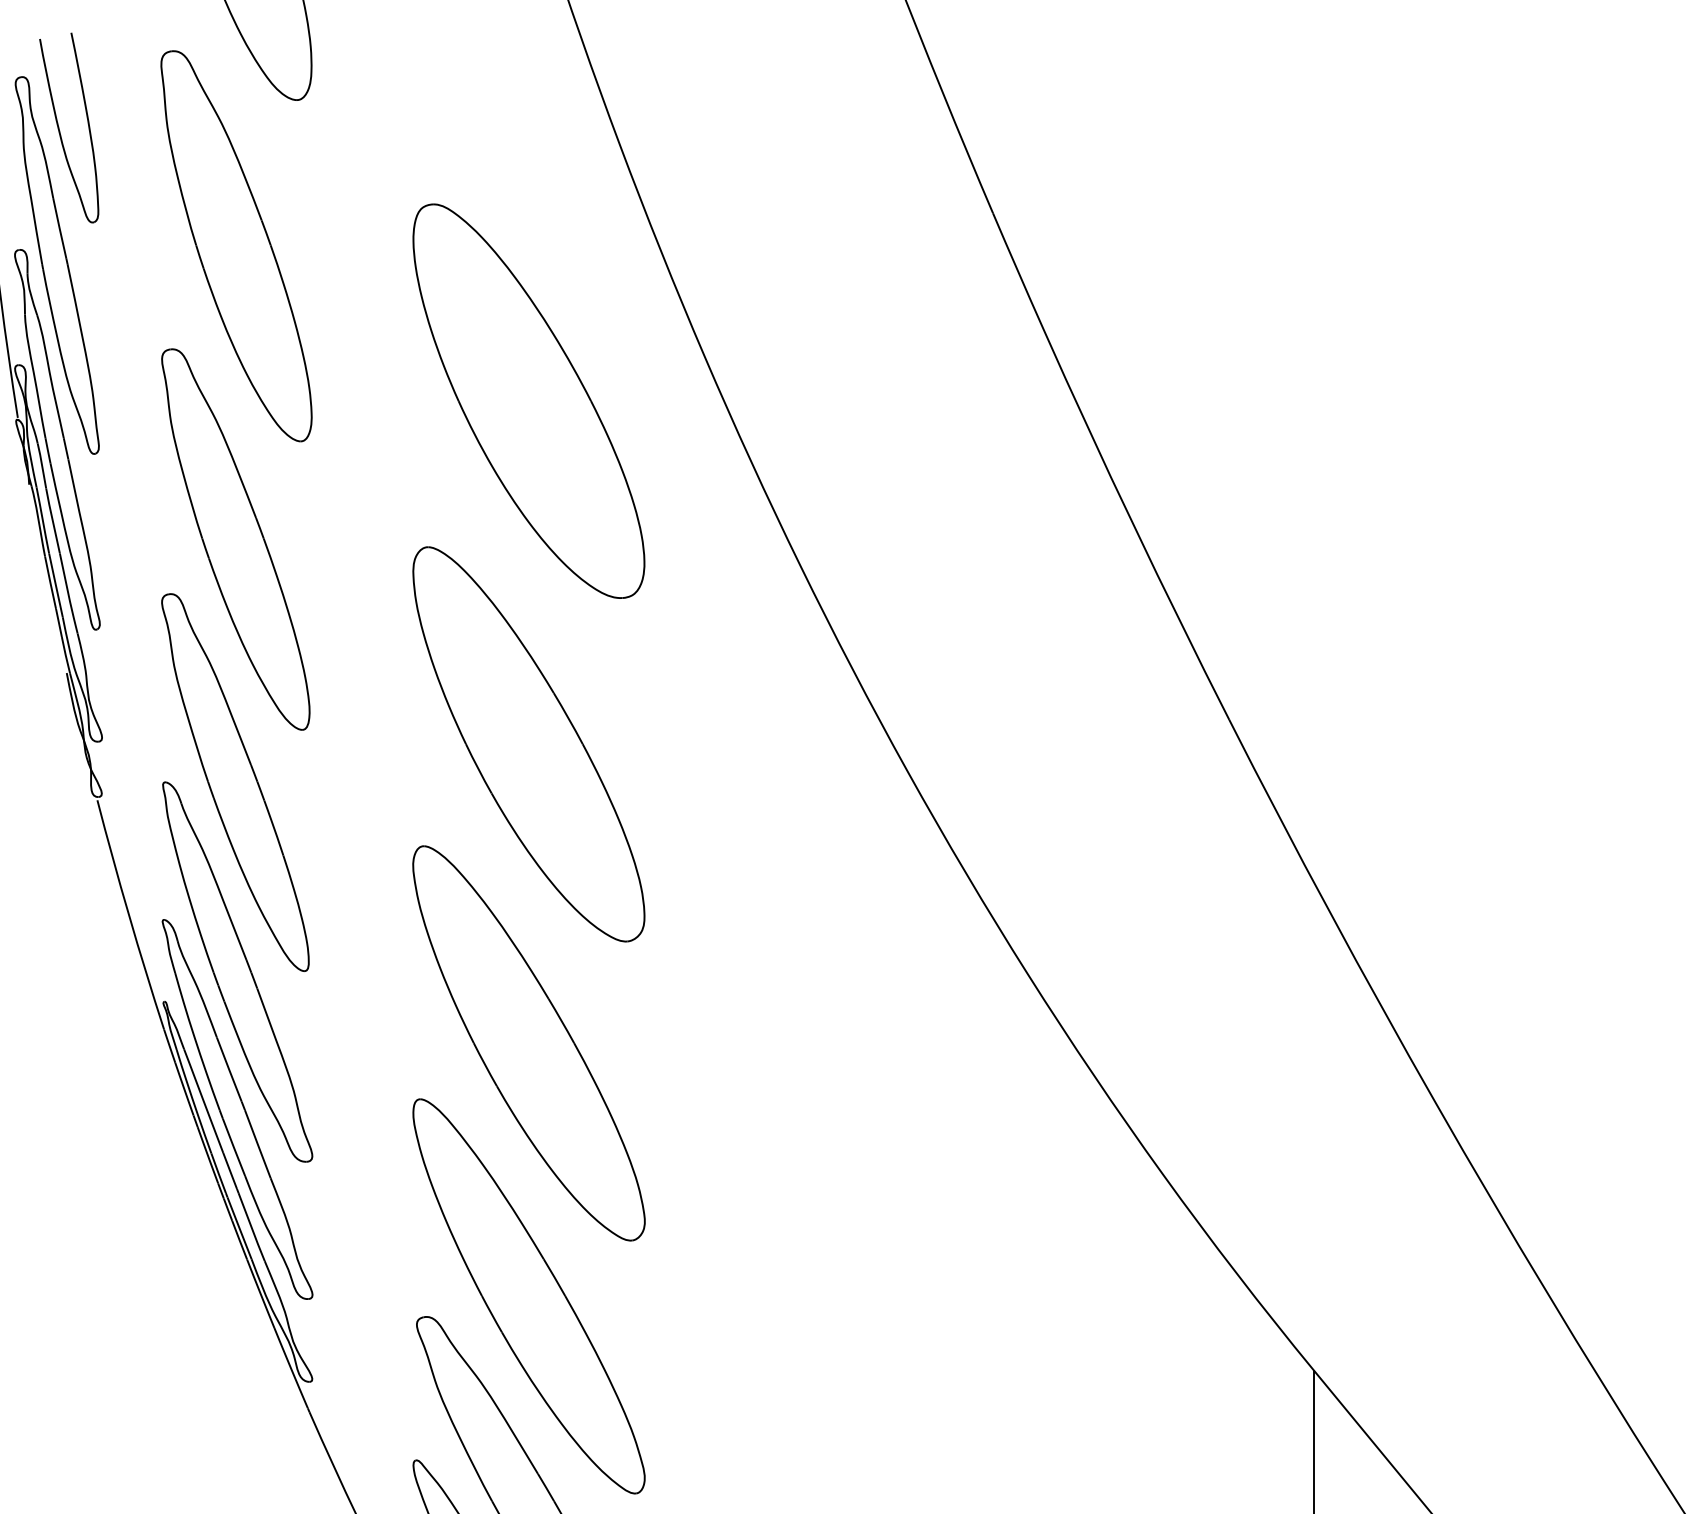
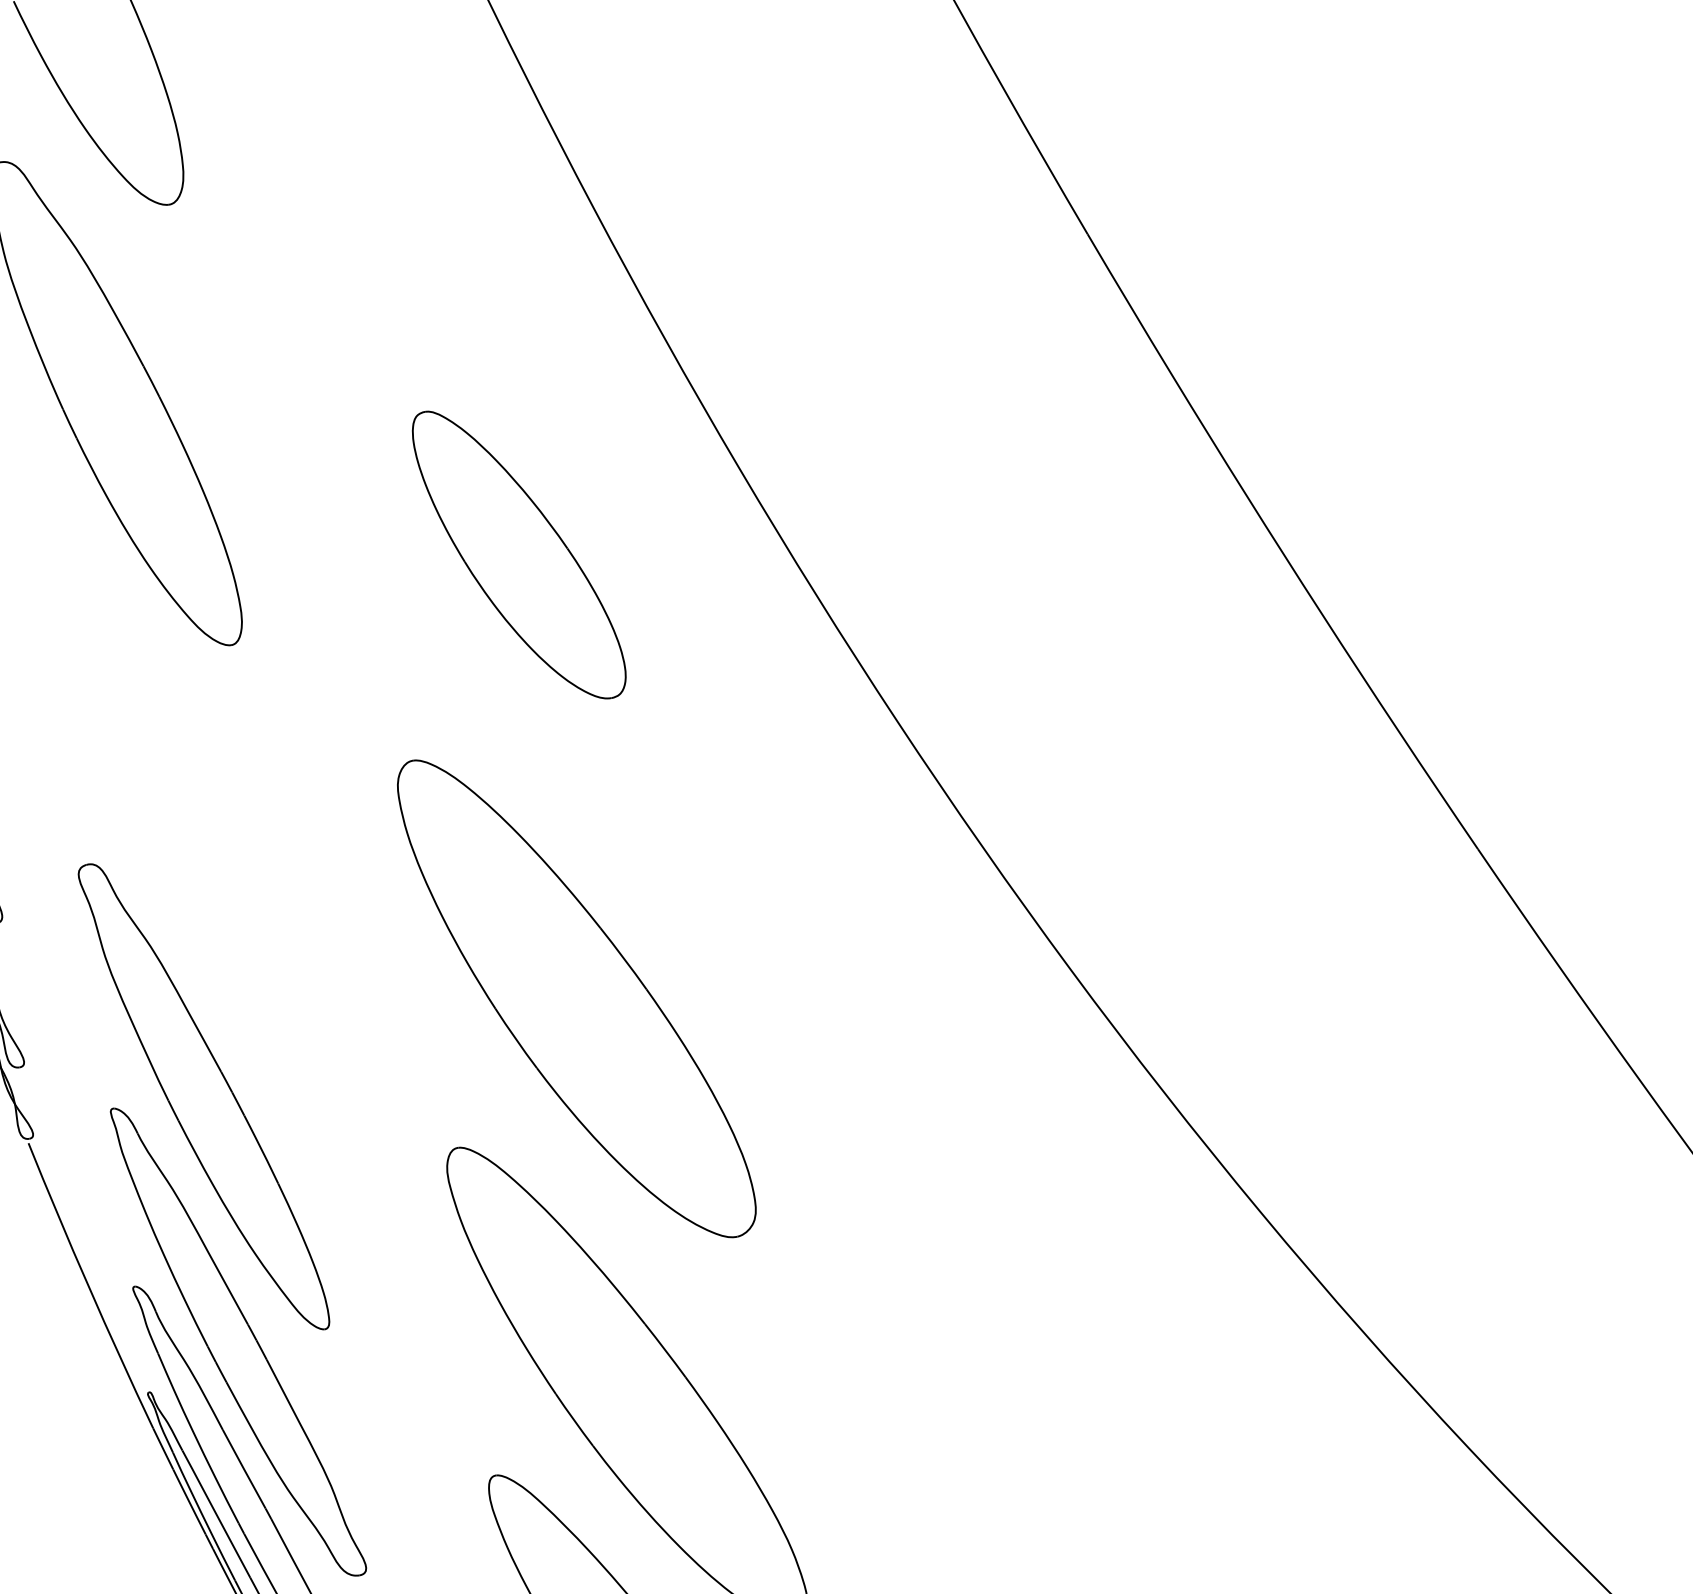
part: (528, 400) -> (518, 554), size x0.6
part: (235, 539) -> (163, 782), removed

